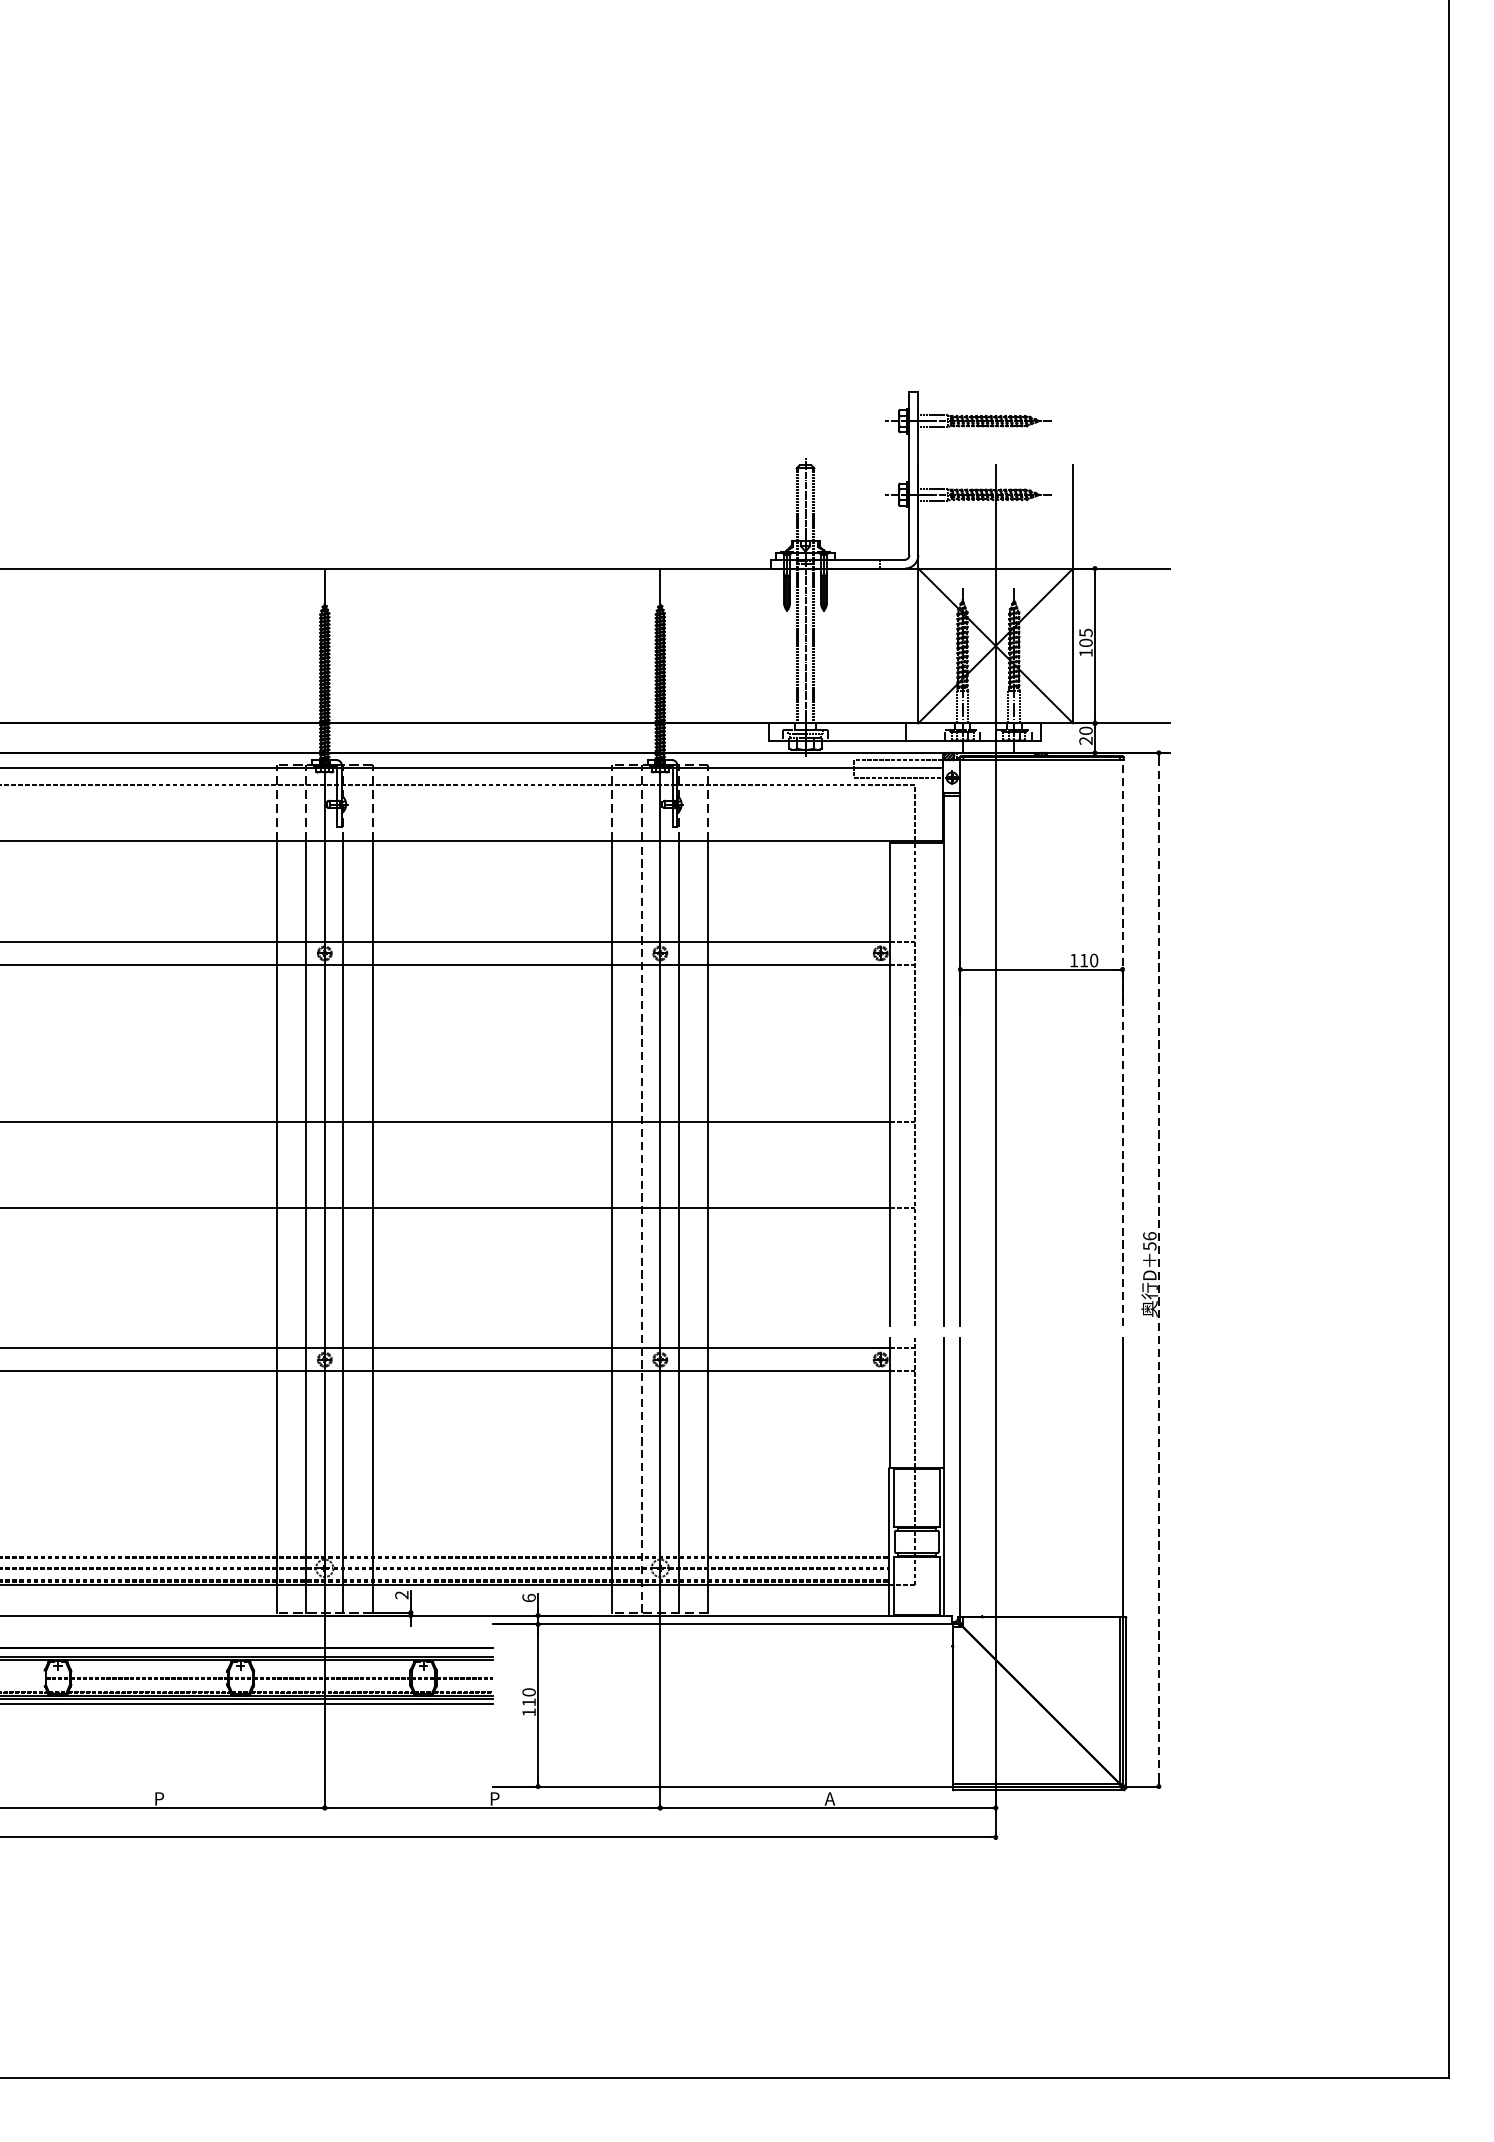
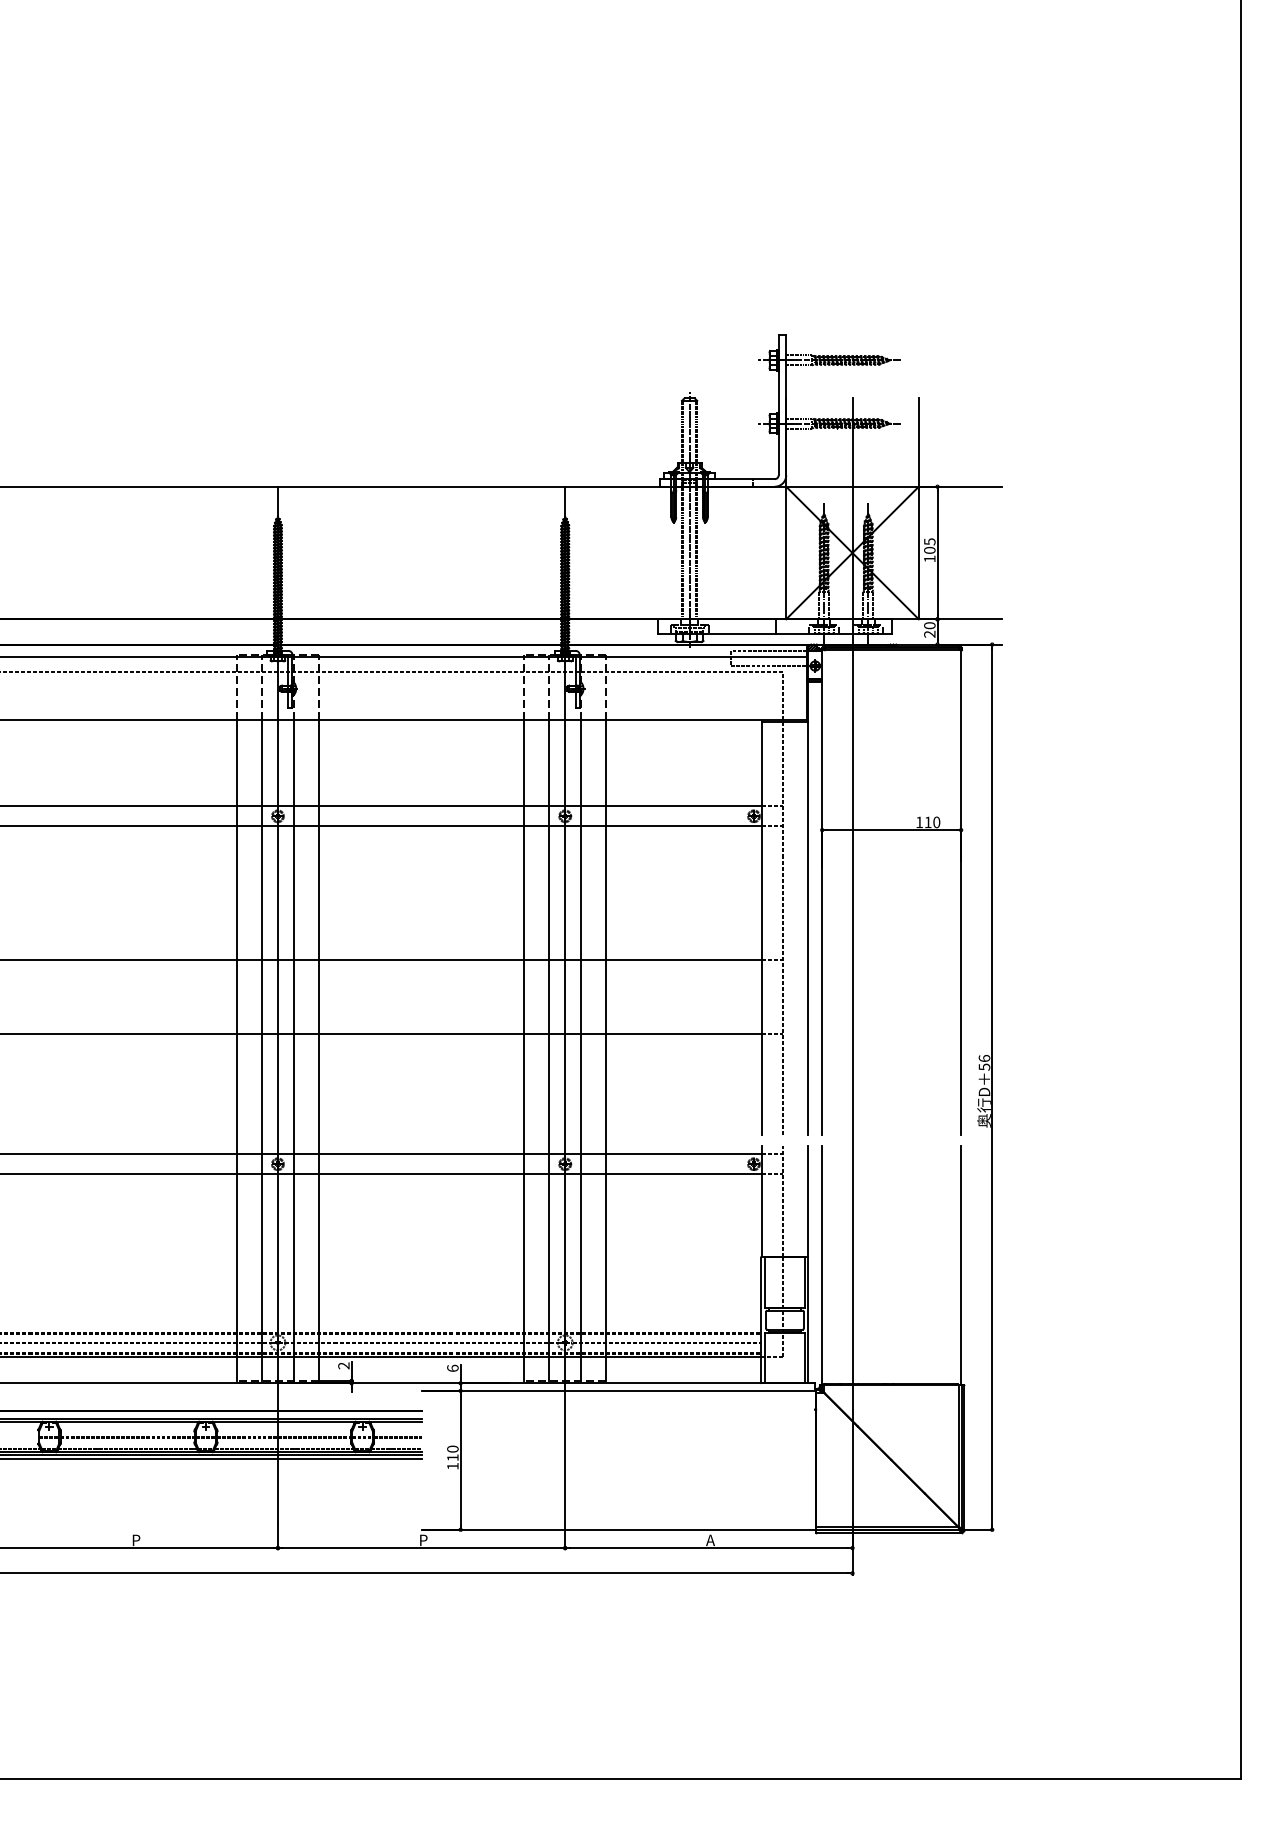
line: (1122, 1042) -> (961, 892), dashed -> solid
line: (641, 1226) -> (549, 1050), dashed -> solid
line: (1159, 1270) -> (992, 1087), dashed -> solid

